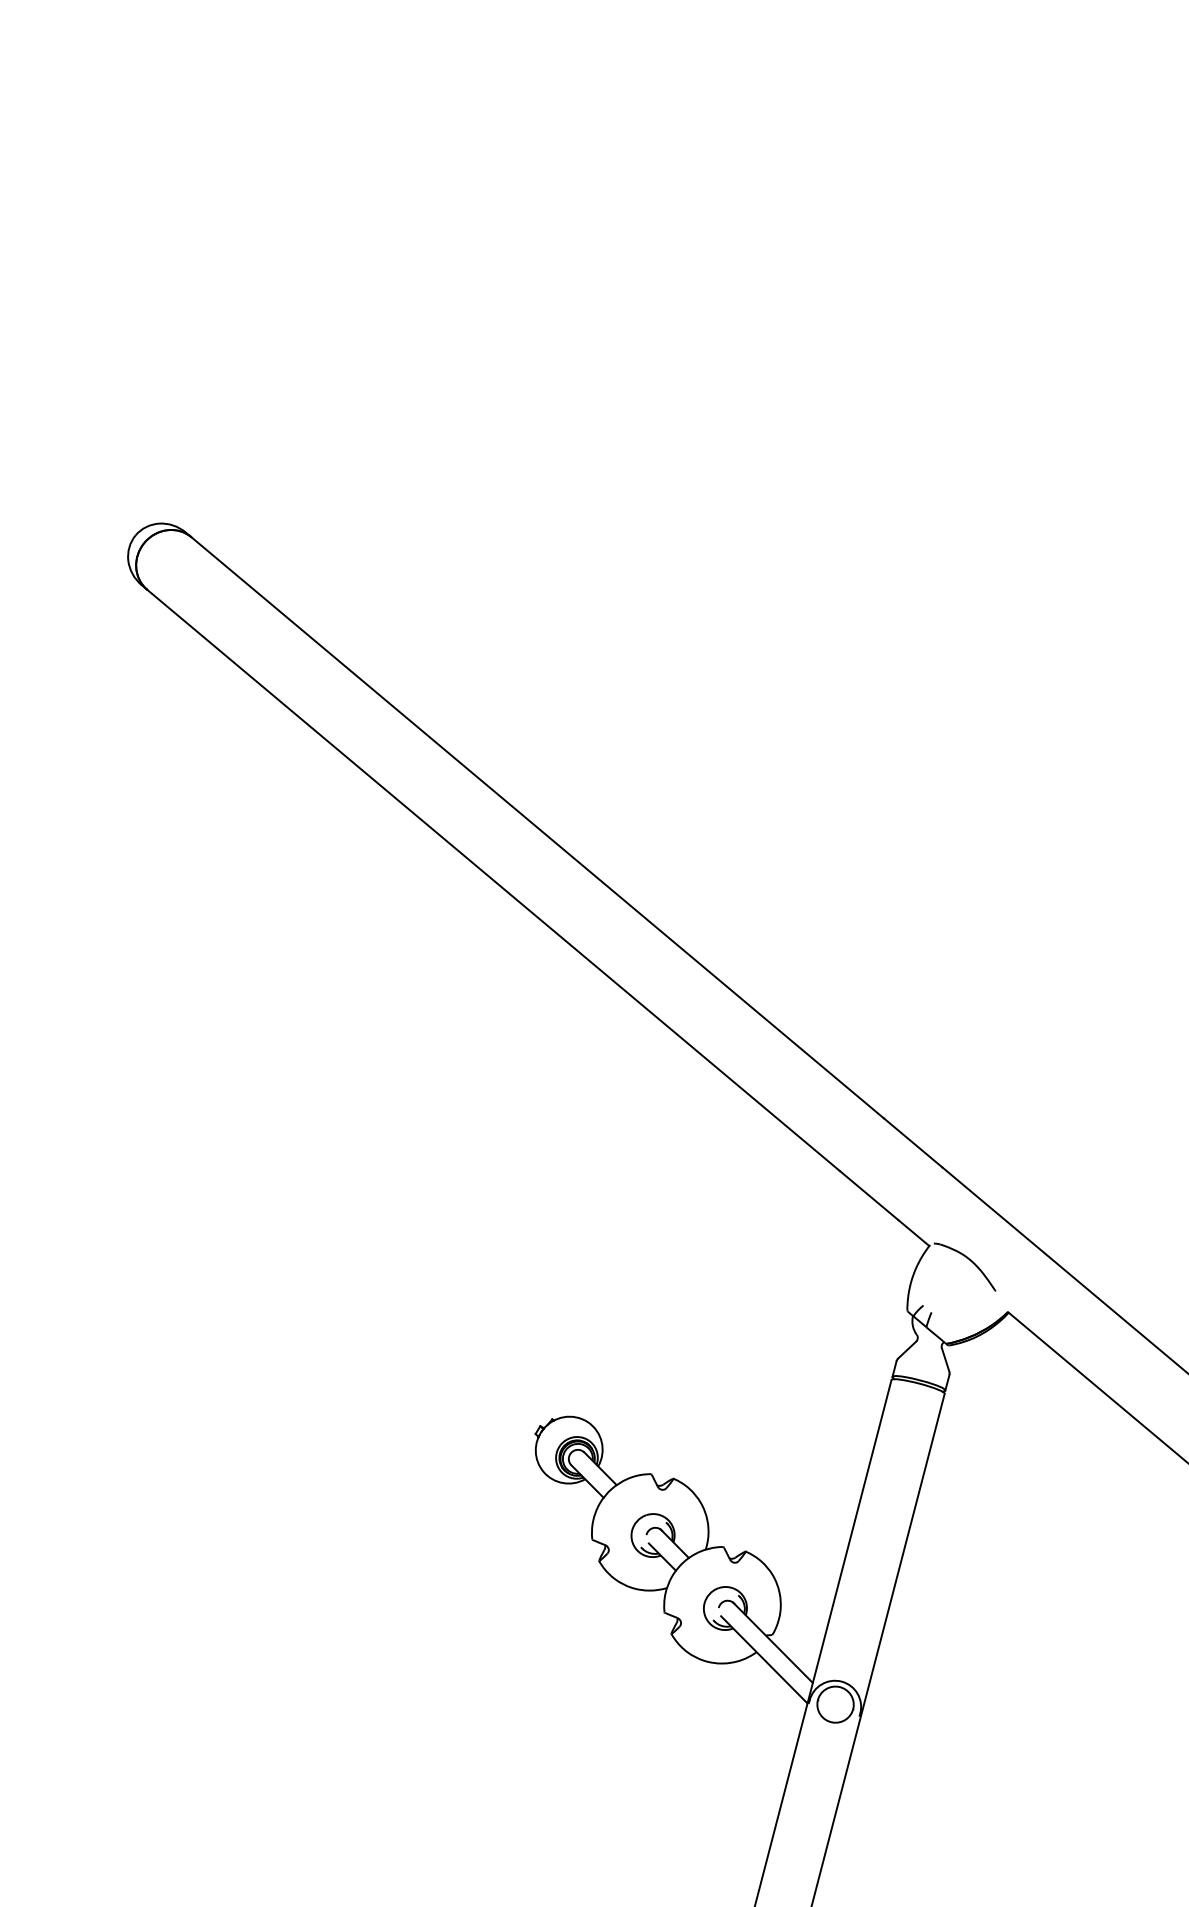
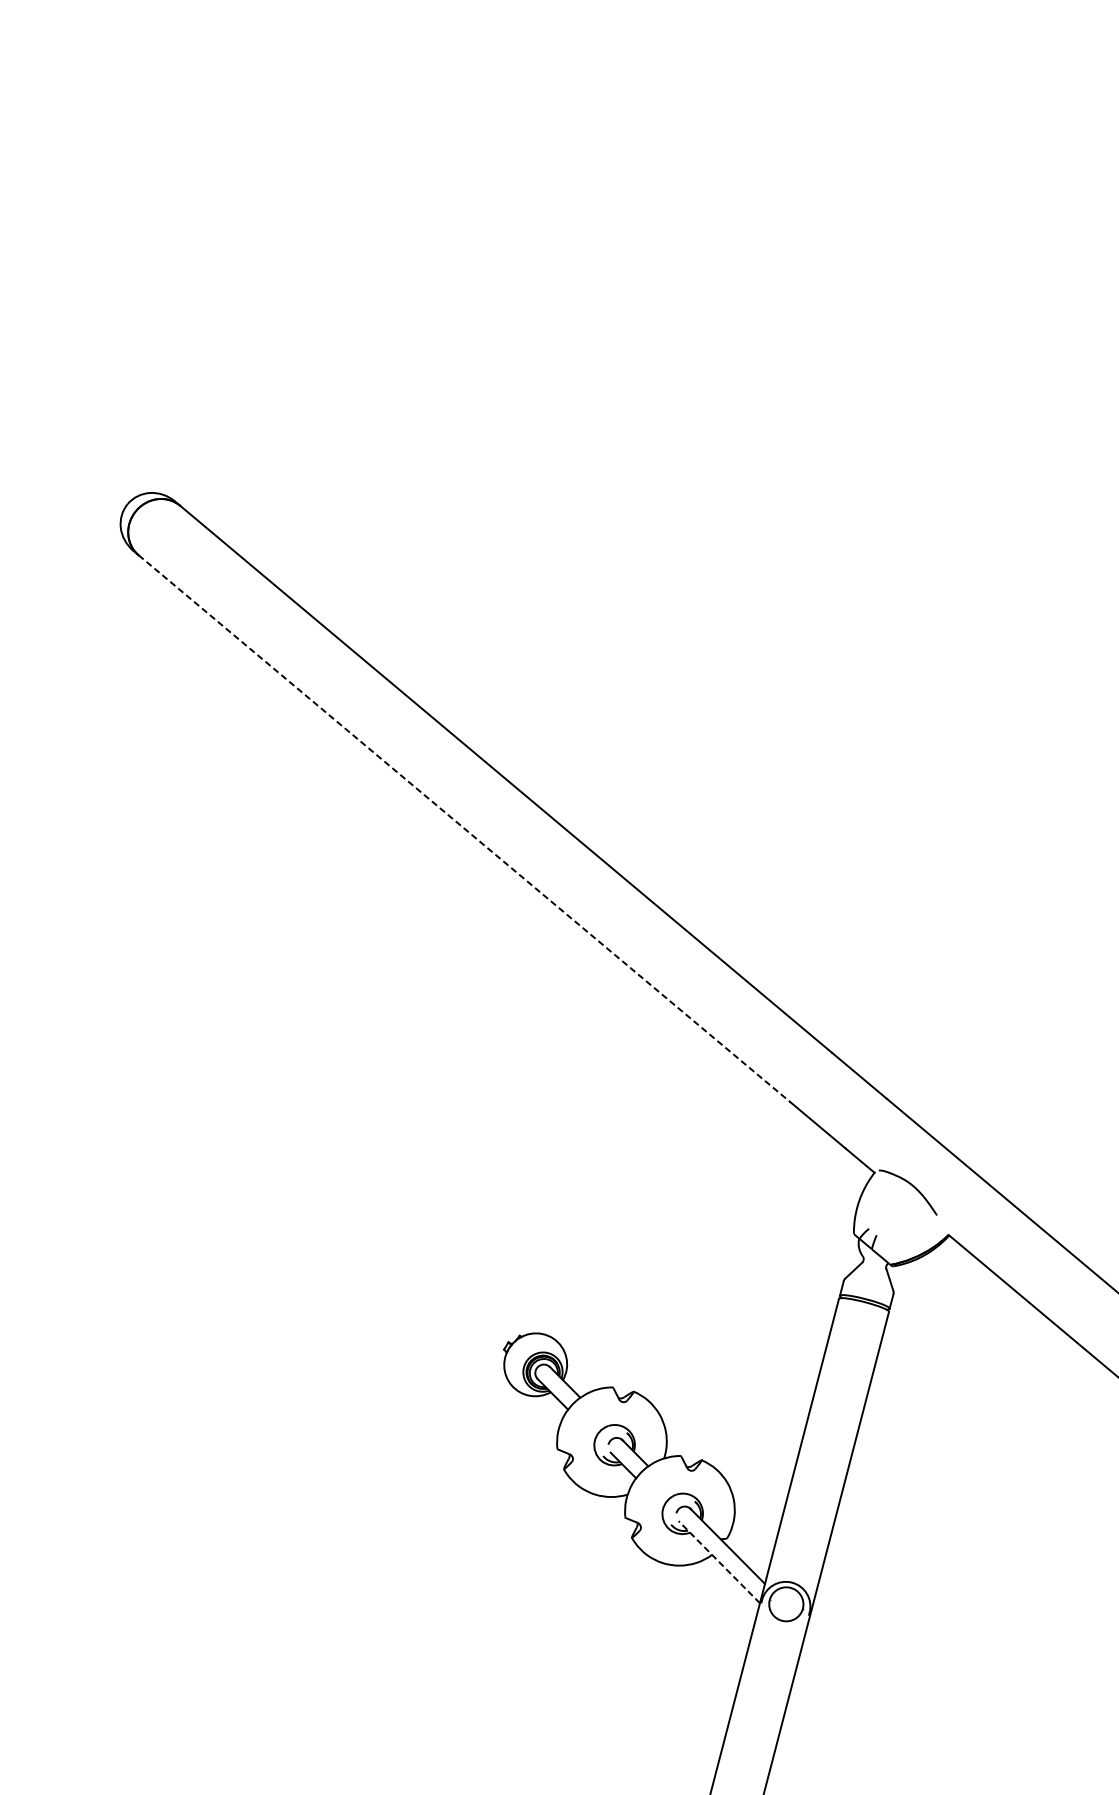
line: (493, 880) -> (464, 828), solid -> dashed
line: (763, 1659) -> (718, 1561), solid -> dashed

